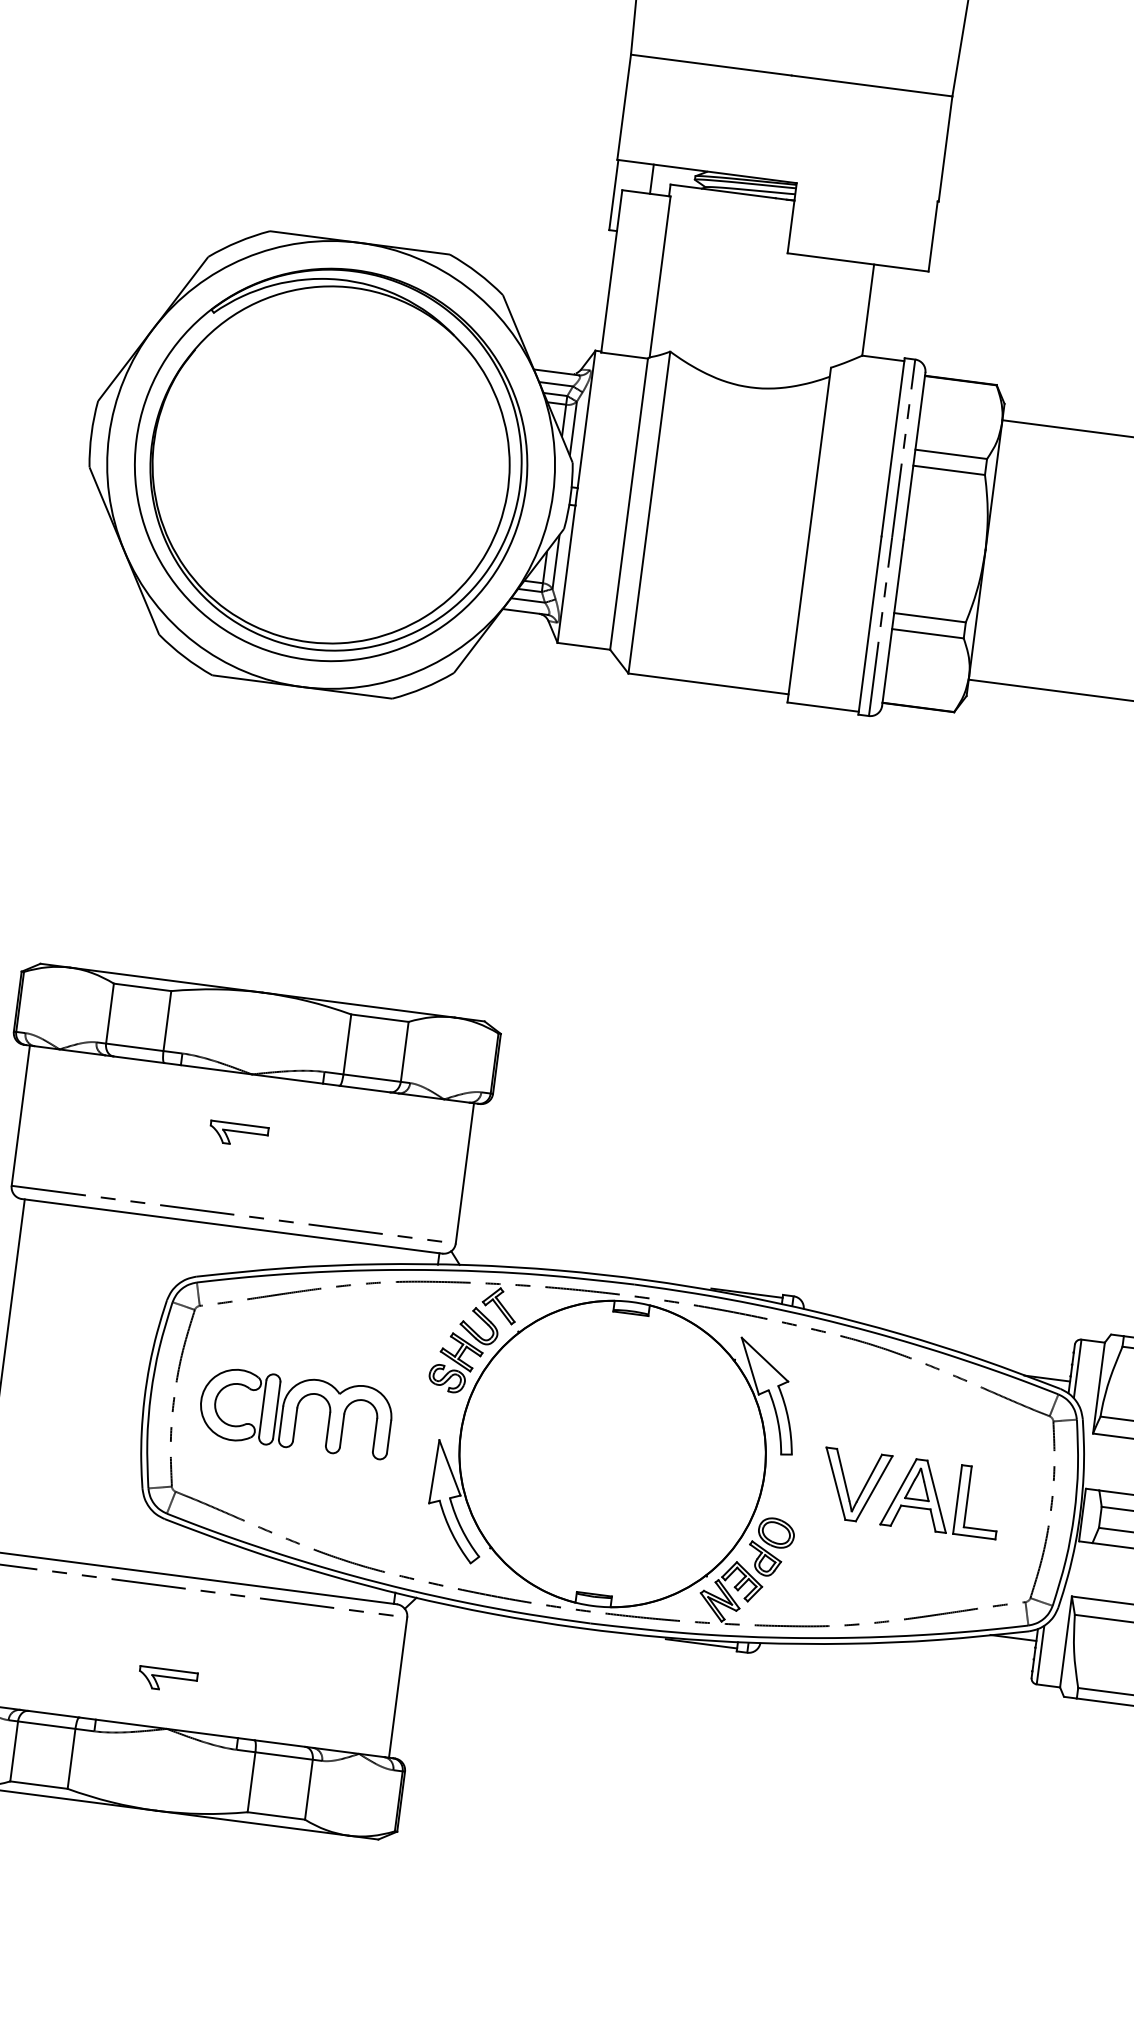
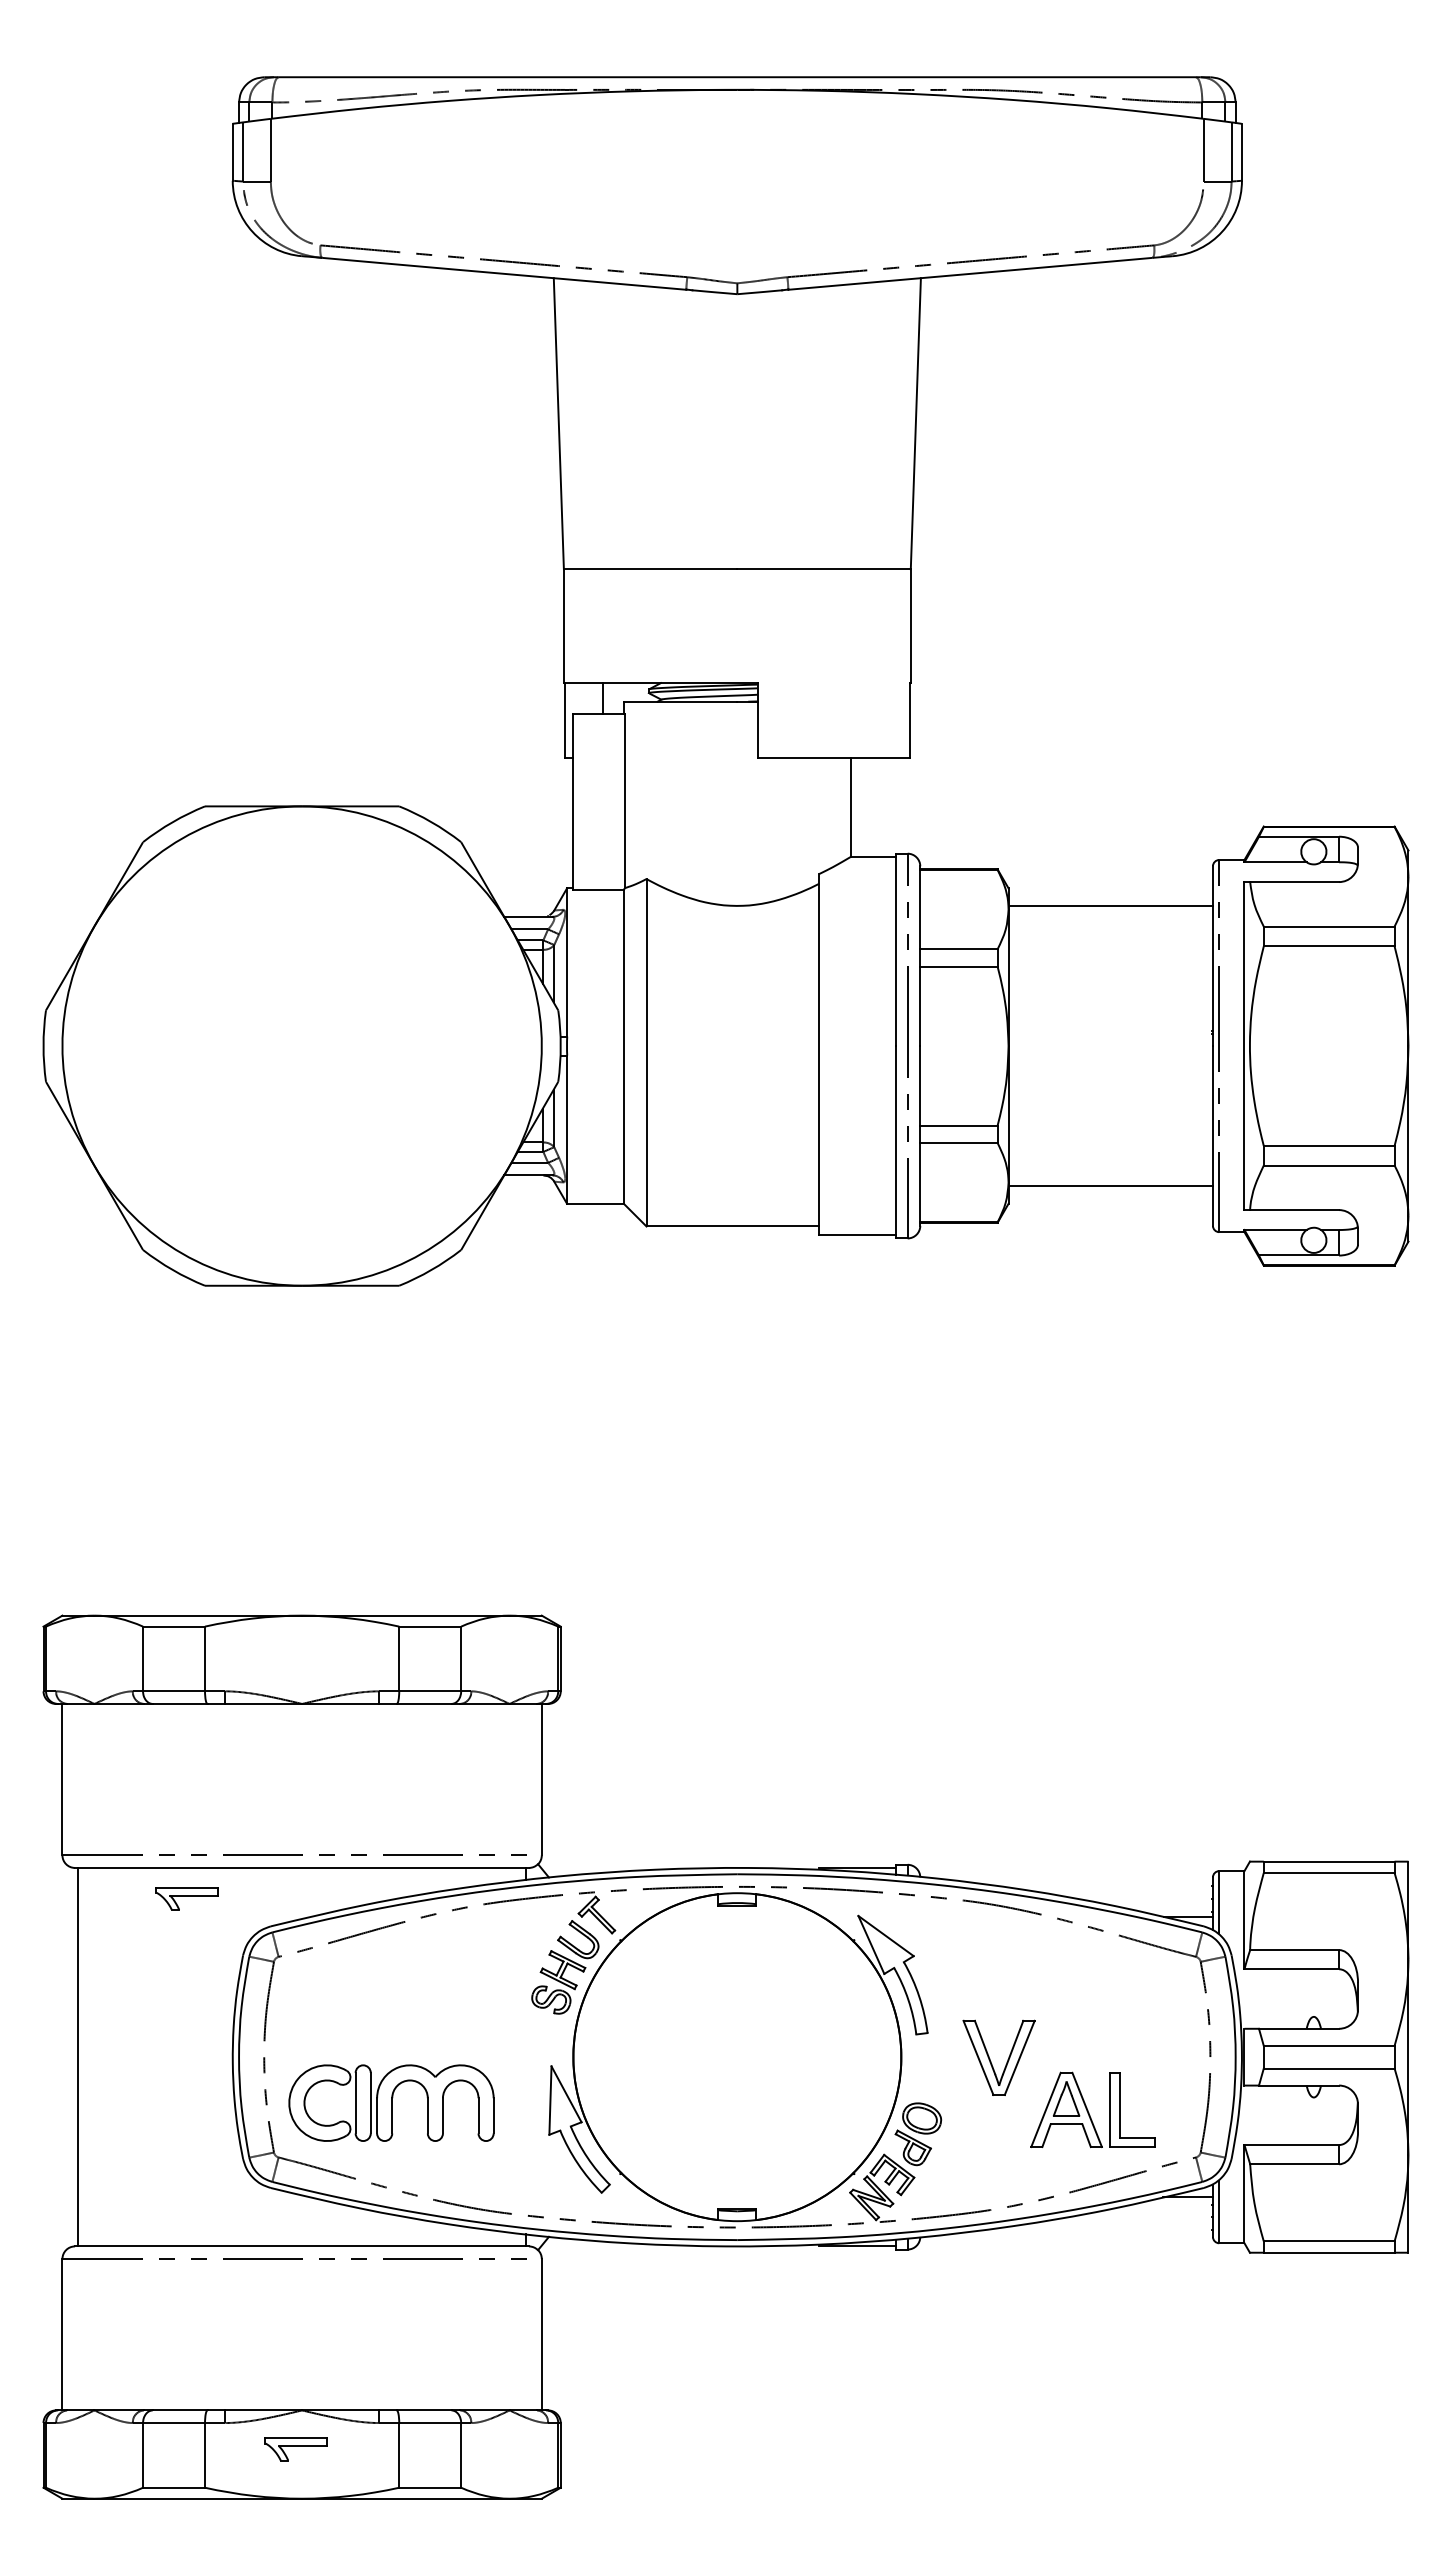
part: (331, 464) -> (302, 1045), removed
part: (237, 1134) -> (186, 1898), moved
part: (296, 1412) -> (391, 2102), moved
part: (941, 1497) -> (1092, 2109), moved
part: (167, 1680) -> (295, 2449), moved

